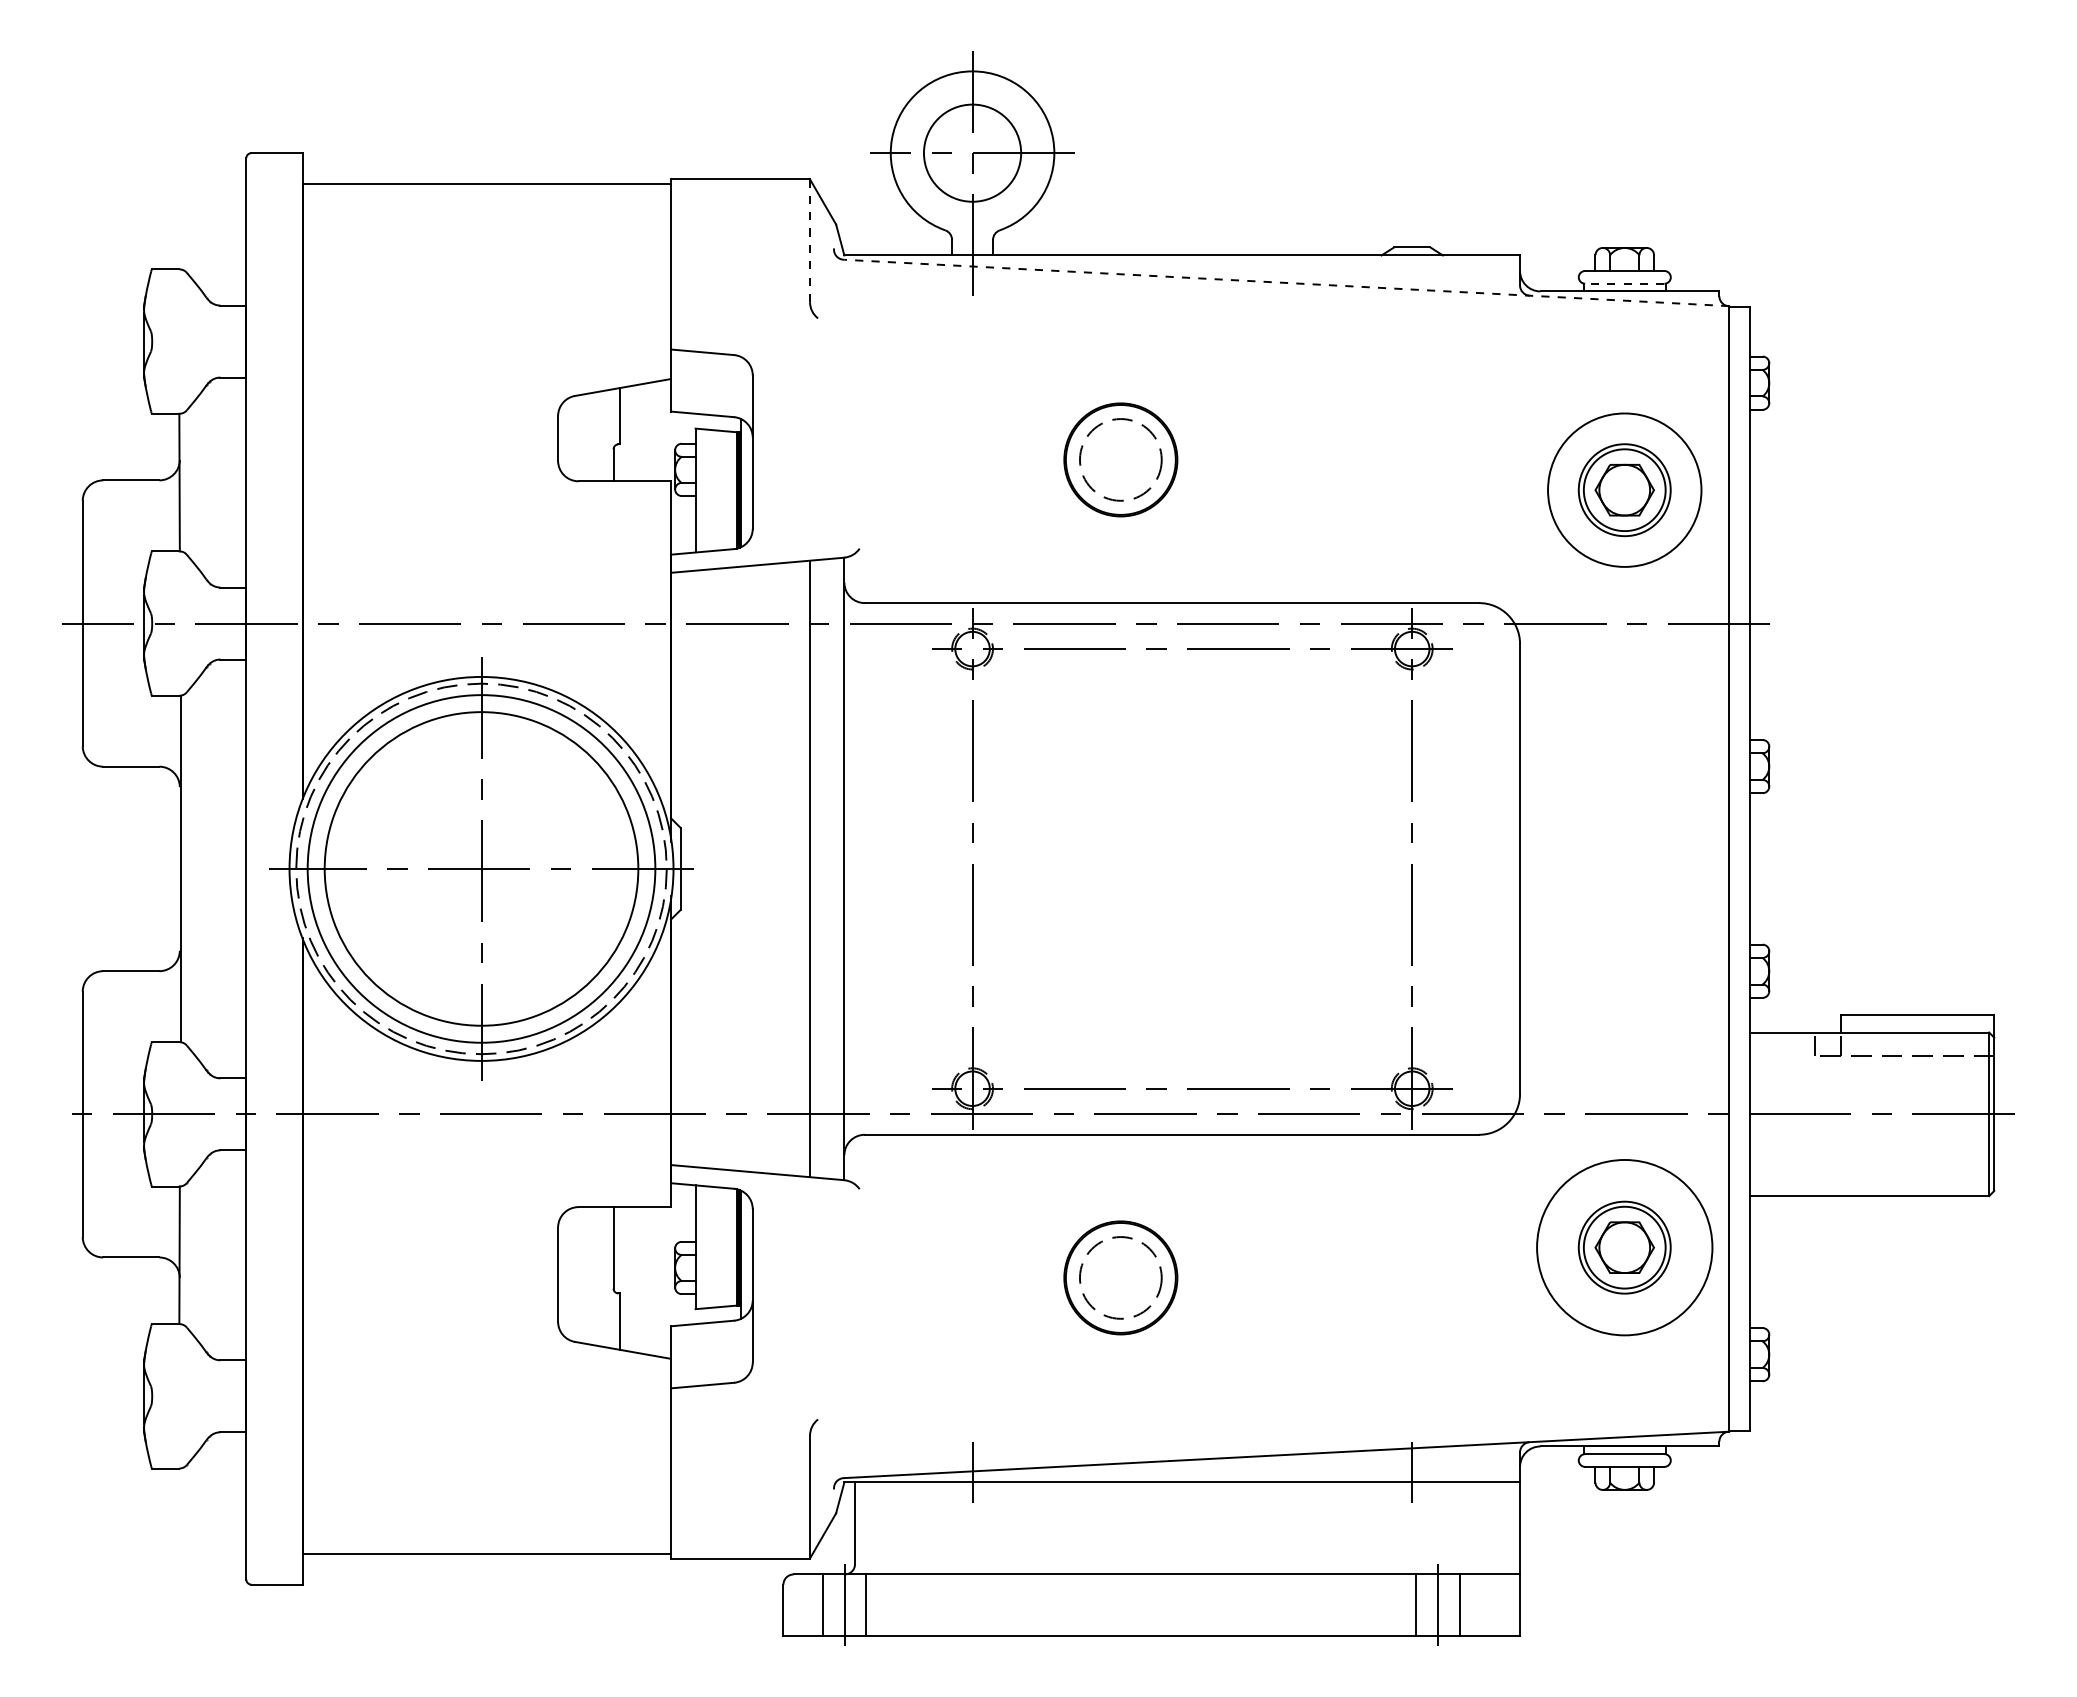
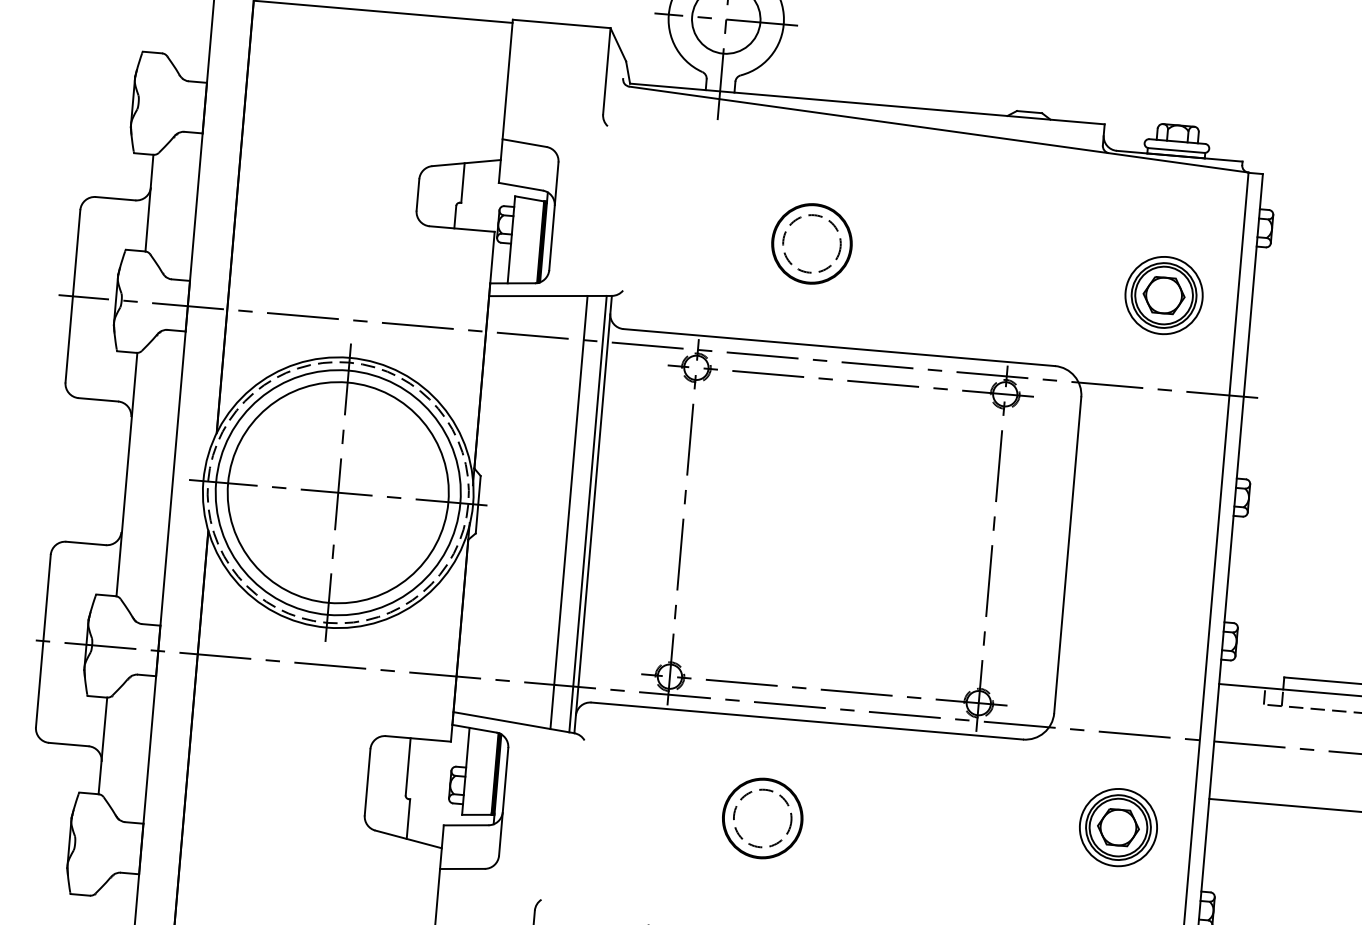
line: (810, 241) -> (607, 71), dashed -> solid
line: (1286, 282) -> (939, 129), dashed -> solid
line: (1624, 283) -> (1176, 150), dashed -> solid
circle: (1624, 490) -> (1163, 295), size x0.71
line: (837, 868) -> (588, 513), added
circle: (1624, 1247) -> (1118, 827), size x0.62

